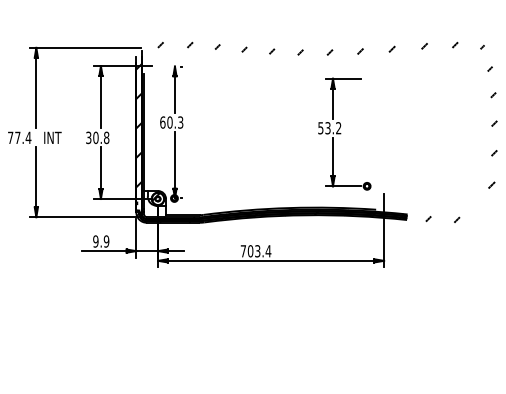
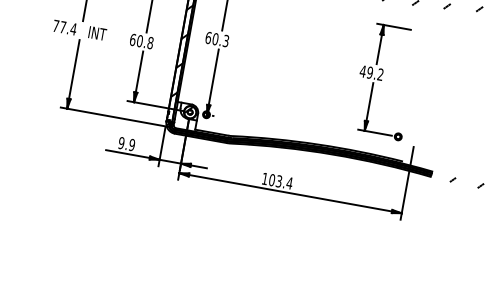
text: (323, 128) -> (365, 72), 53.2 -> 49.2
text: (88, 137) -> (132, 39), 30.8 -> 60.8
text: (242, 251) -> (264, 178), 703.4 -> 103.4

